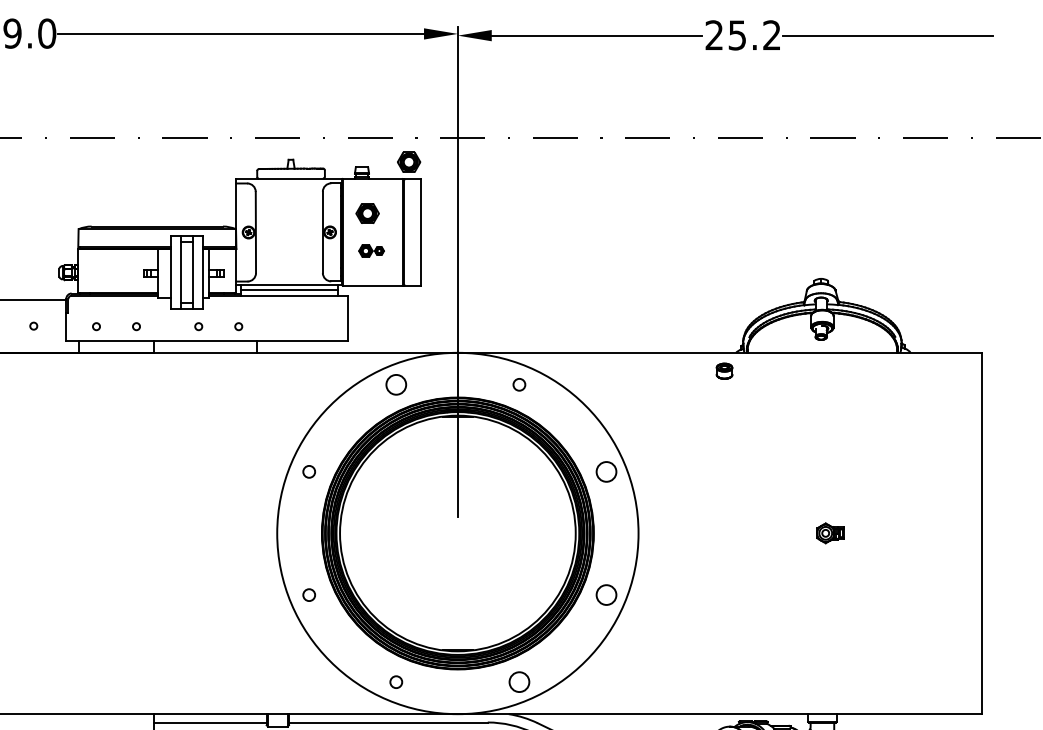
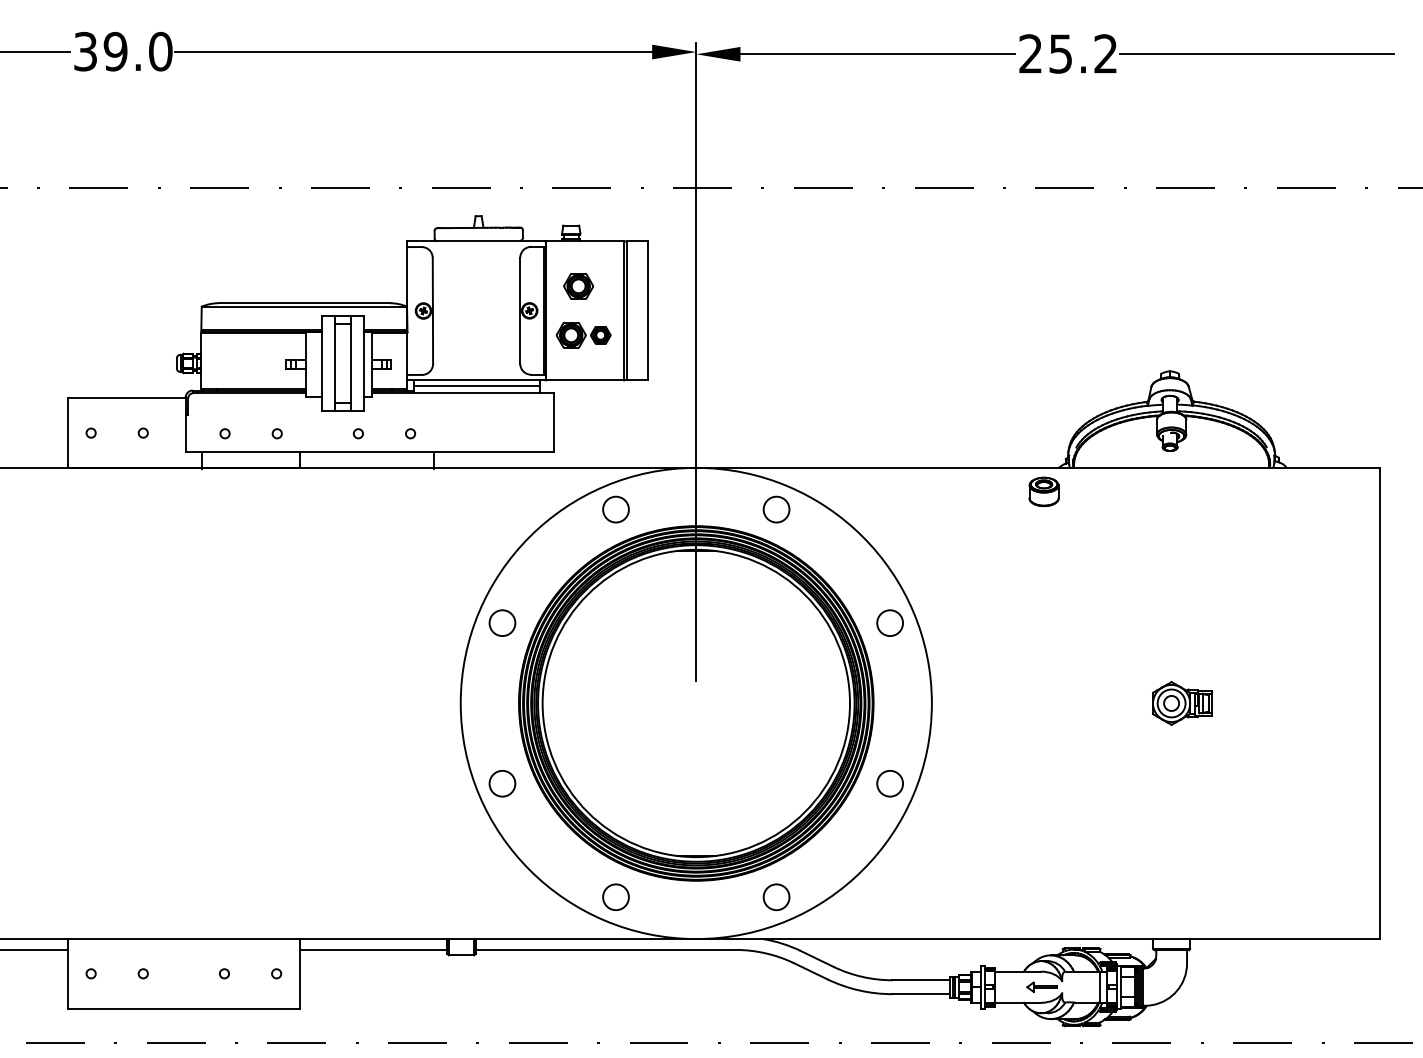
part: (408, 161) -> (632, 218), removed
part: (371, 250) -> (583, 334), size x1.67
part: (724, 370) -> (1043, 491), size x1.43
circle: (519, 384) -> (776, 509), size x1.67
circle: (309, 471) -> (502, 622), size x1.67
part: (830, 532) -> (1182, 702), size x1.67
circle: (309, 594) -> (502, 783), size x1.67
circle: (395, 682) -> (615, 897), size x1.67

